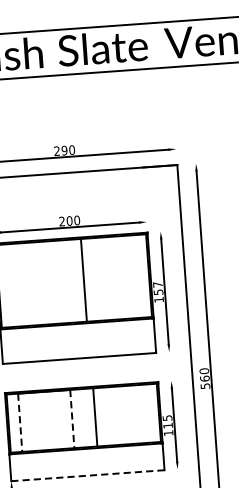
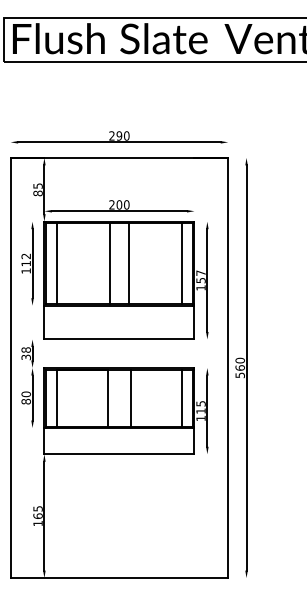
line: (137, 276) -> (181, 263), added
line: (63, 281) -> (109, 263), added
line: (10, 285) -> (57, 263), added
line: (147, 413) -> (181, 397), added
line: (72, 419) -> (108, 398), dashed -> solid
line: (20, 423) -> (57, 398), dashed -> solid
line: (87, 475) -> (119, 454), dashed -> solid

